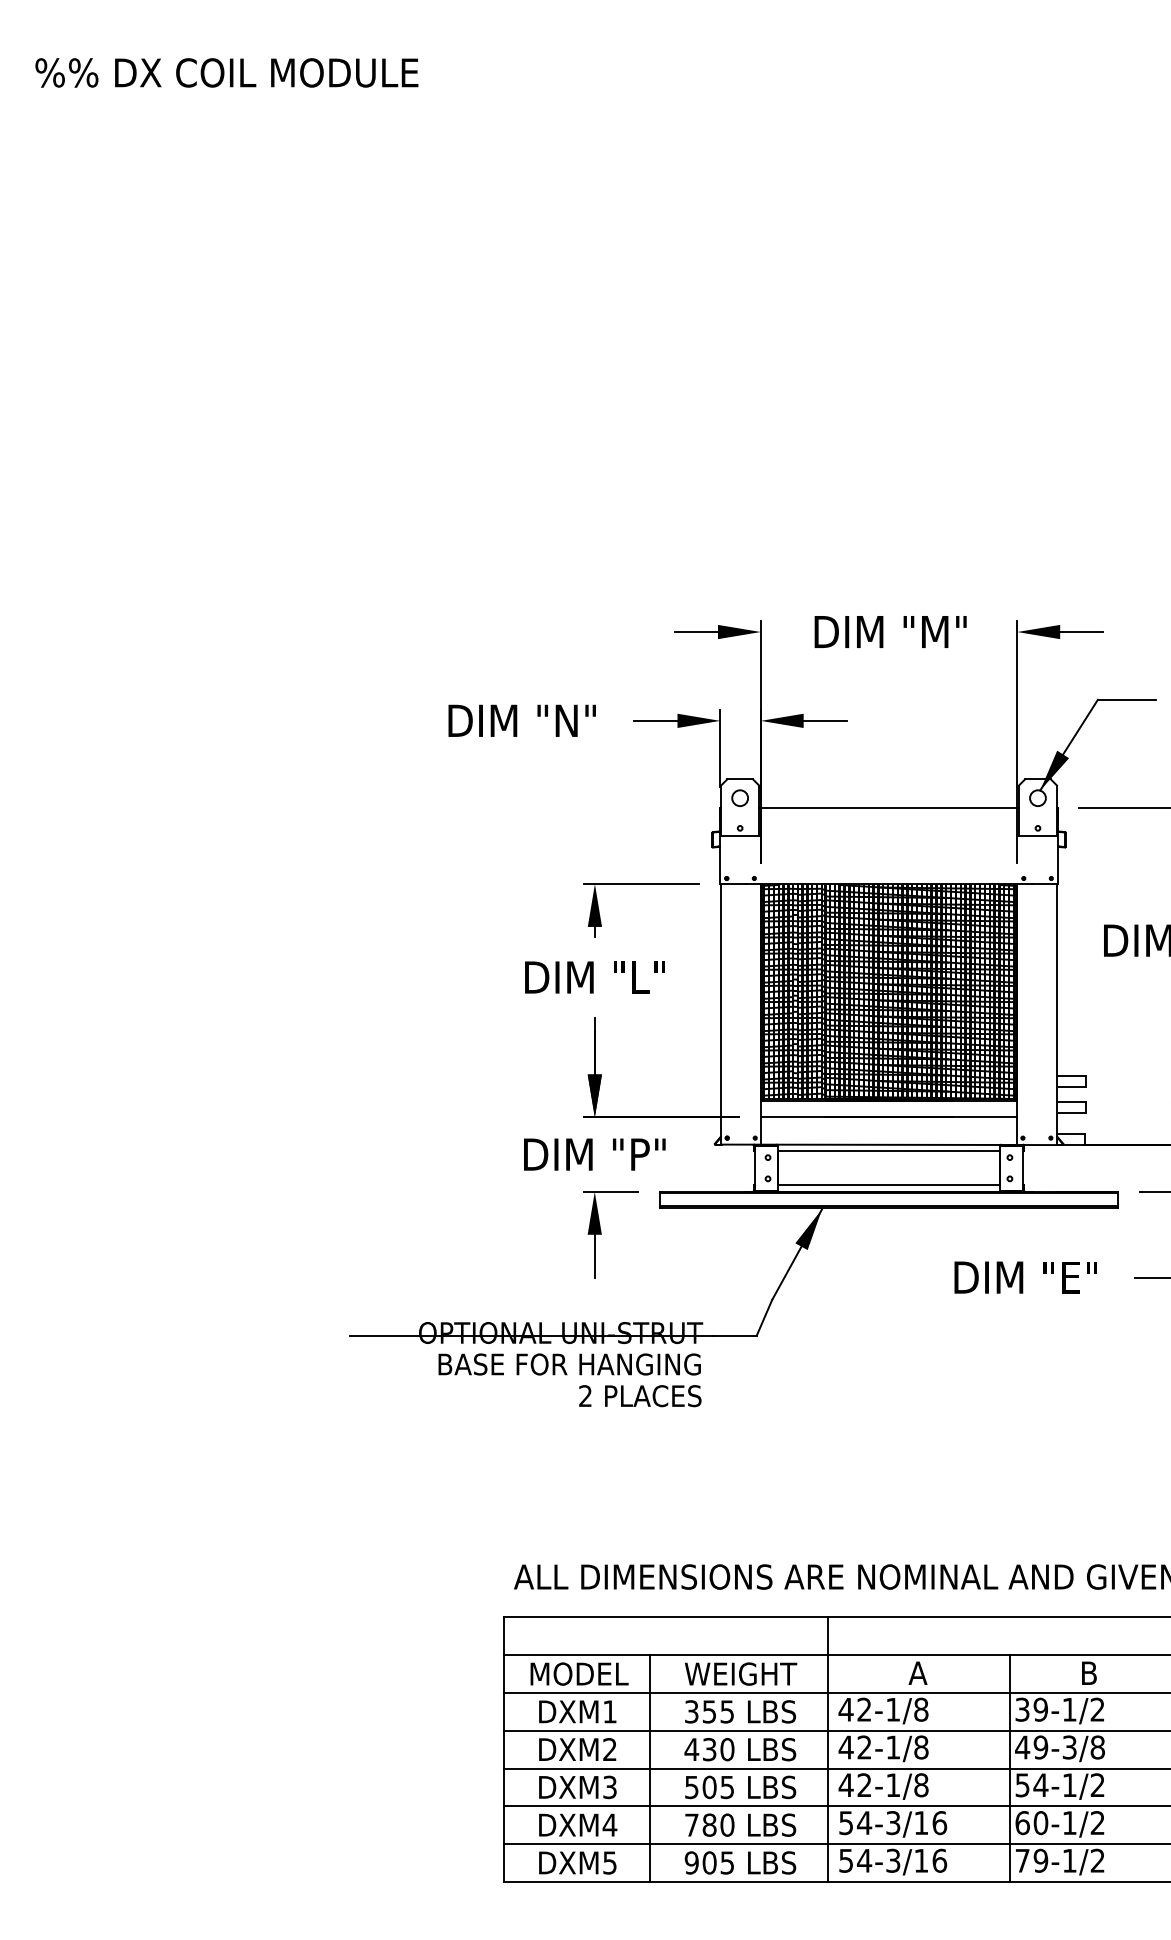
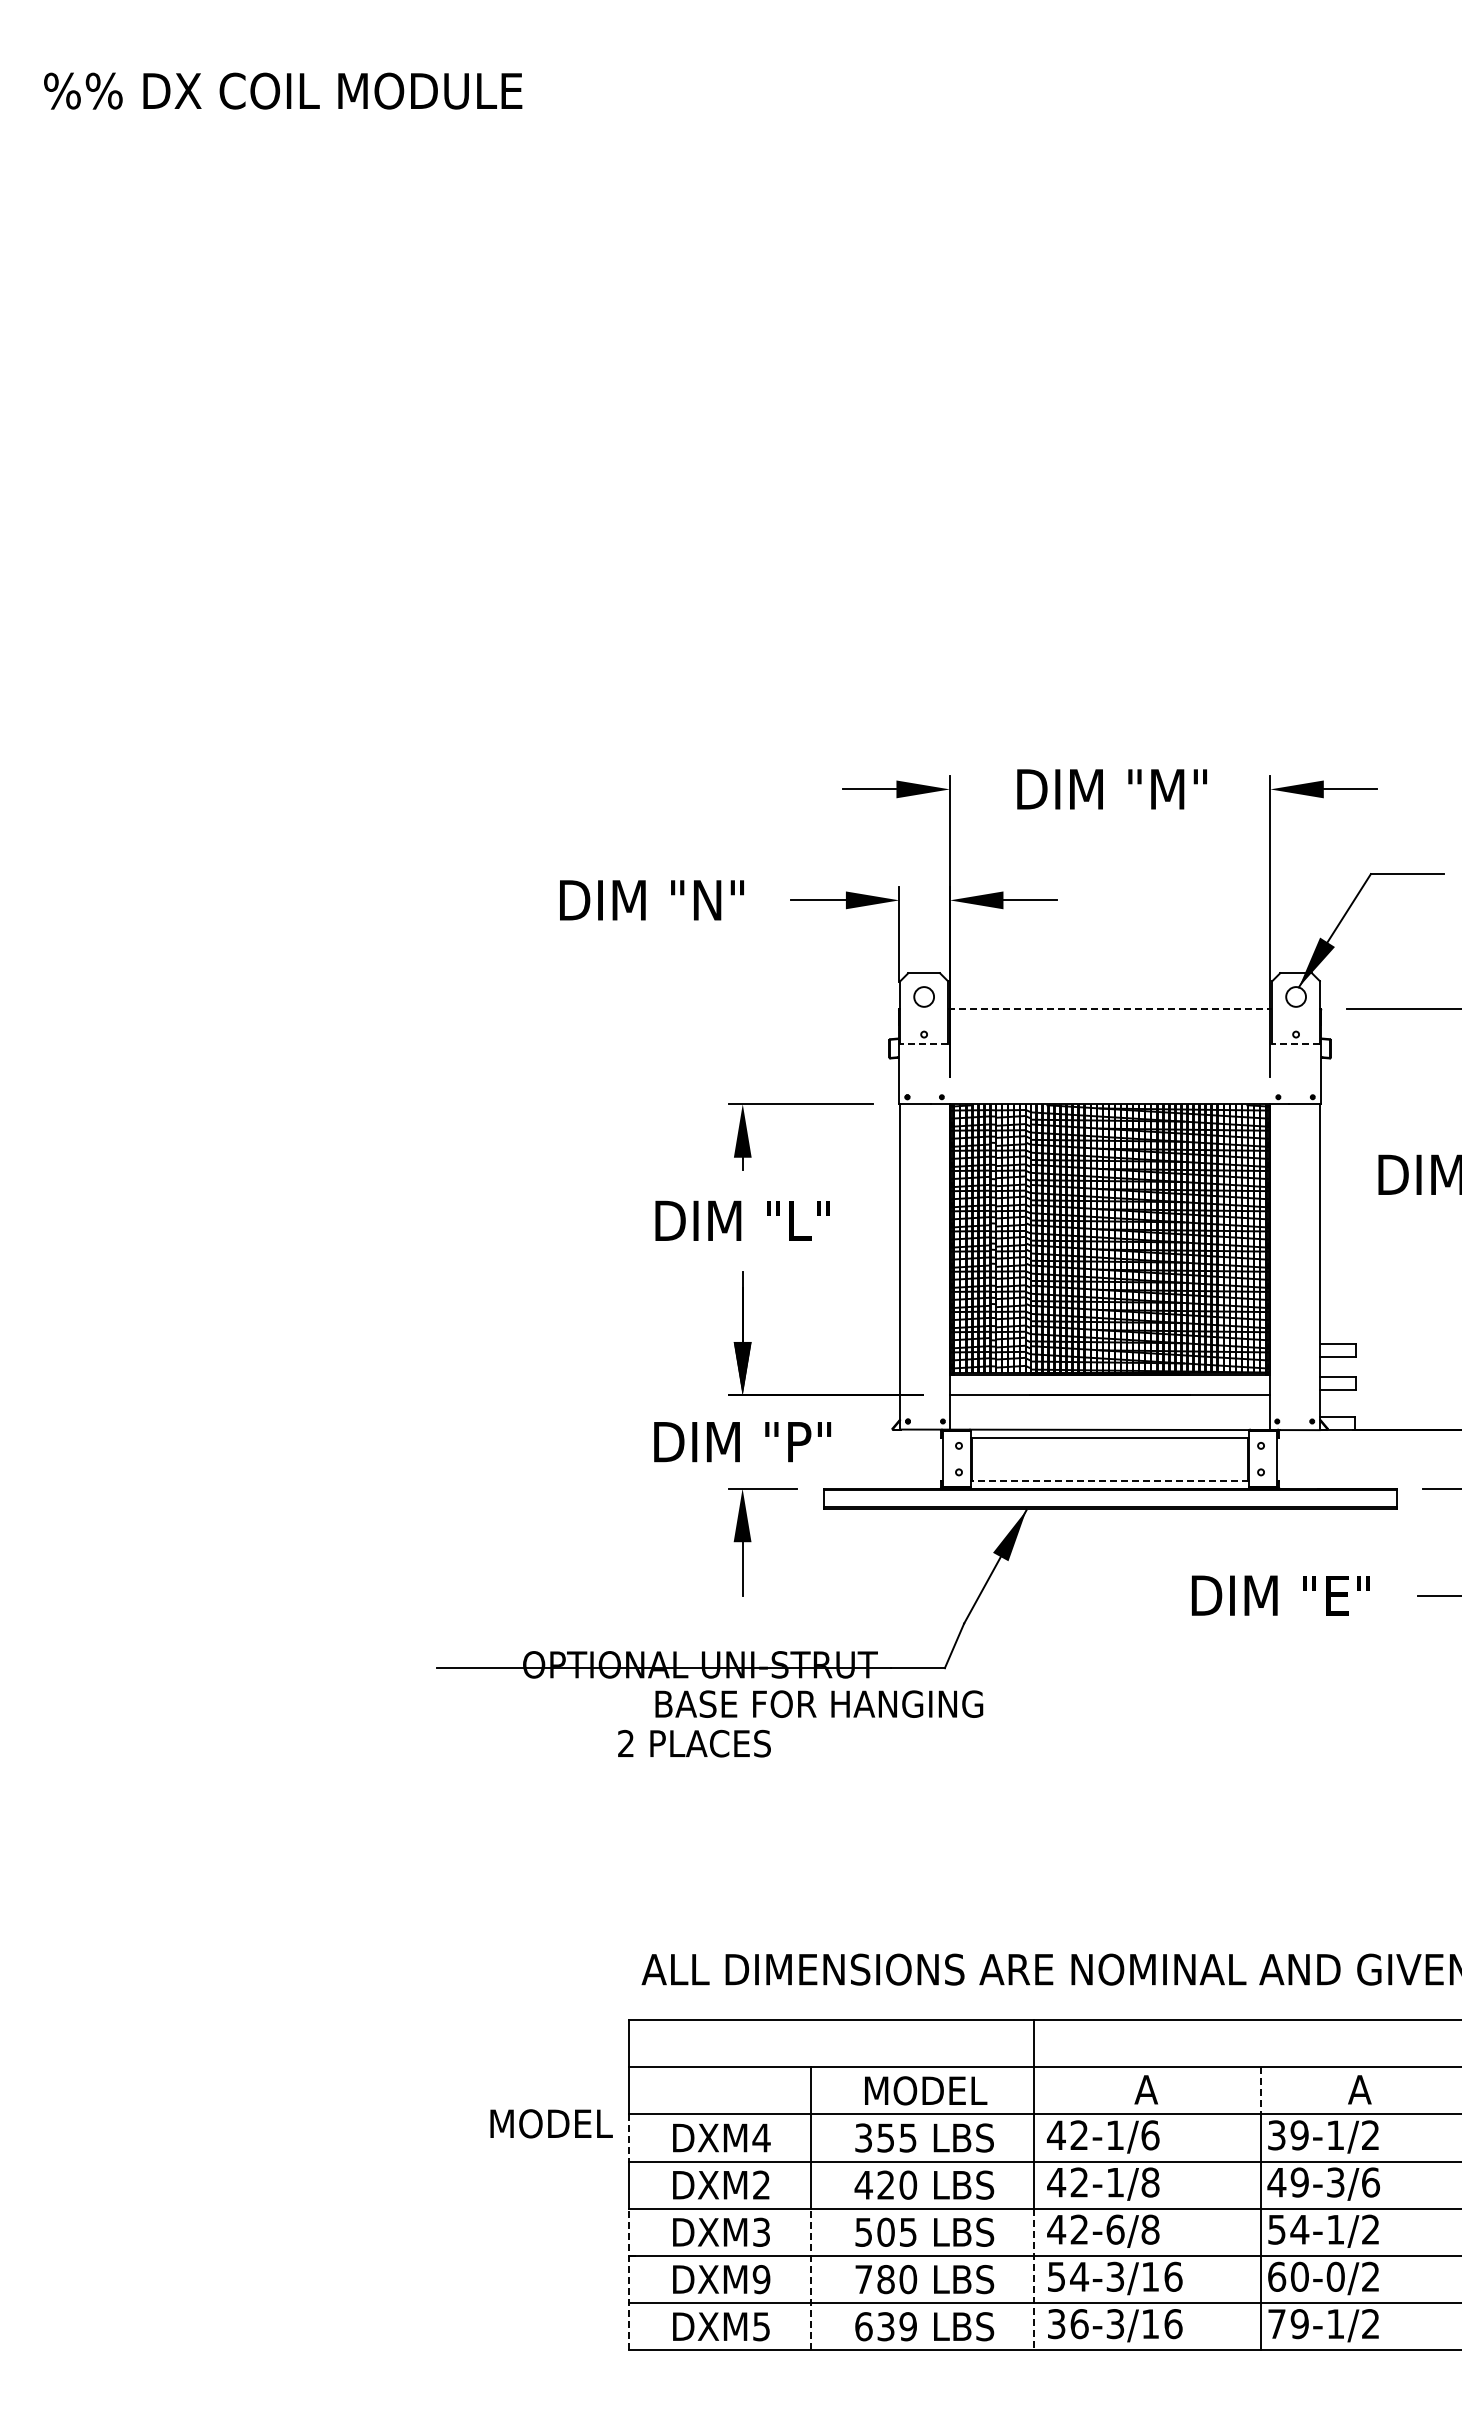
line: (889, 808) -> (1110, 1009), solid -> dashed
line: (740, 836) -> (924, 1044), solid -> dashed
line: (1038, 836) -> (1296, 1044), solid -> dashed
line: (889, 1185) -> (1110, 1480), solid -> dashed
text: (569, 1363) -> (819, 1703), moved
text: (640, 1395) -> (694, 1743), moved
text: (579, 1673) -> (551, 2123), moved
text: (741, 1673) -> (925, 2090), WEIGHT -> MODEL
line: (1009, 1673) -> (1260, 2090), solid -> dashed
text: (1088, 1673) -> (1359, 2089), B -> A
text: (921, 1709) -> (1150, 2135), 42-1/8 -> 42-1/6
text: (609, 1711) -> (761, 2137), DXM1 -> DXM4
line: (504, 1712) -> (629, 2138), solid -> dashed
text: (1098, 1747) -> (1371, 2182), 49-3/8 -> 49-3/6
text: (709, 1749) -> (885, 2184), 430 -> 420
text: (893, 1785) -> (1115, 2229), 42-1/8 -> 42-6/8
text: (1069, 1822) -> (1335, 2276), 60-1/2 -> 60-0/2
line: (504, 1825) -> (629, 2279), solid -> dashed
text: (609, 1825) -> (761, 2279), DXM4 -> DXM9
line: (649, 1825) -> (811, 2279), solid -> dashed
line: (827, 1825) -> (1033, 2279), solid -> dashed
text: (855, 1861) -> (1068, 2324), 54-3/16 -> 36-3/16
text: (709, 1862) -> (885, 2326), 905 -> 639

